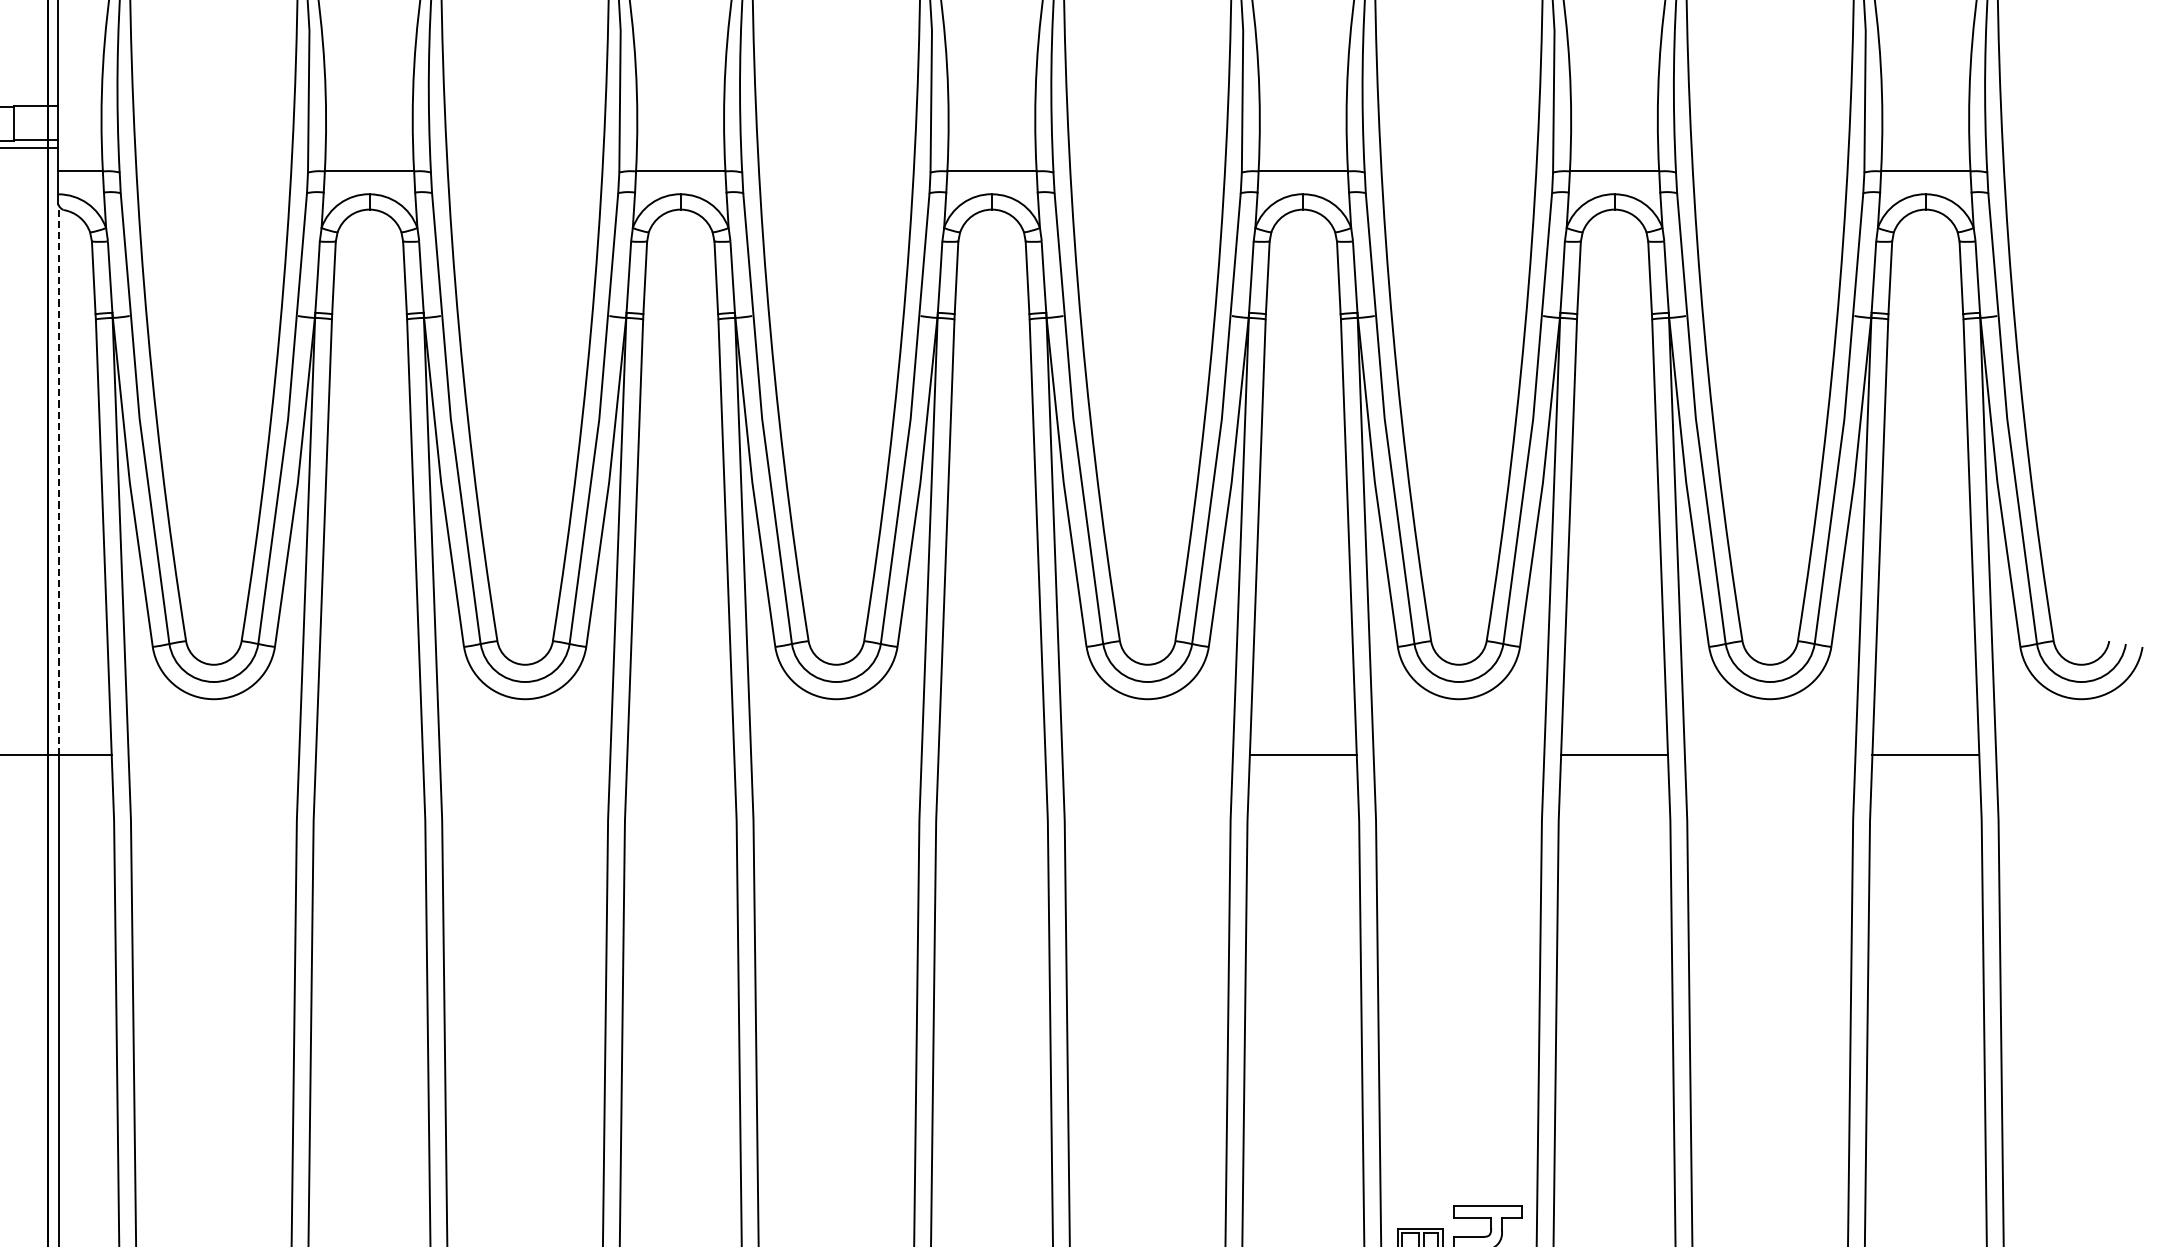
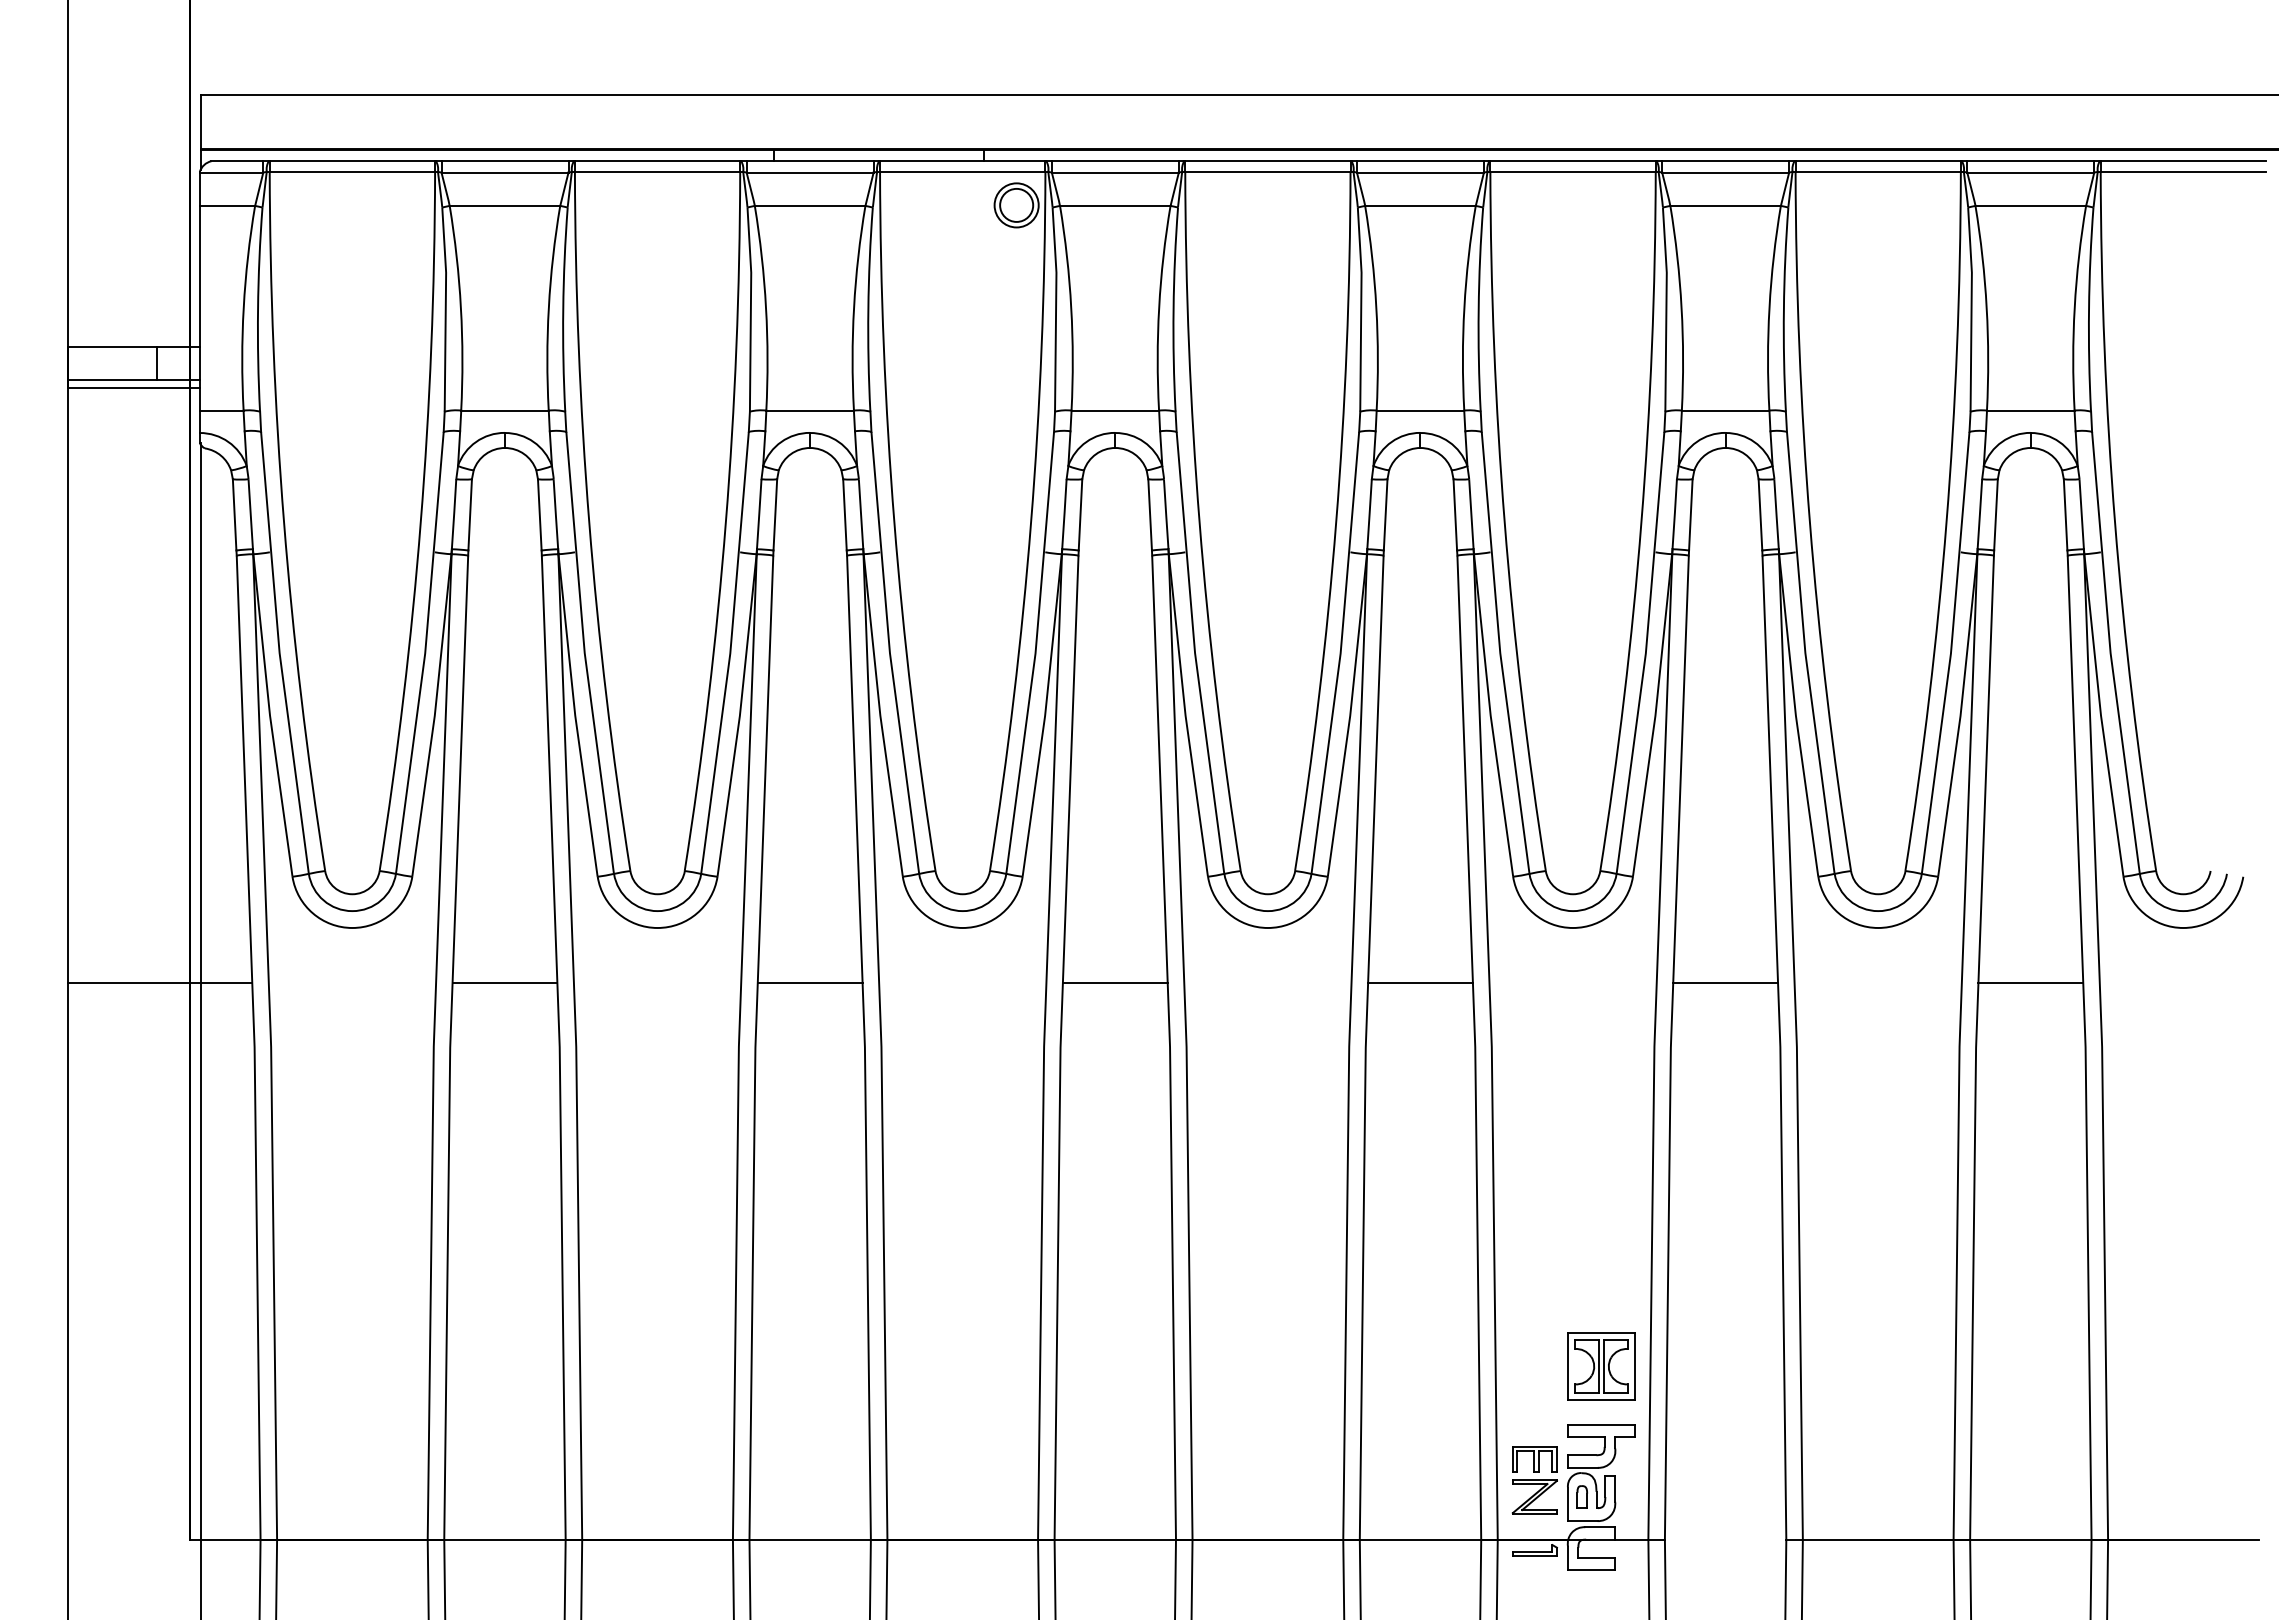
line: (58, 480) -> (200, 713), dashed -> solid
line: (369, 755) -> (504, 983), added
line: (680, 755) -> (809, 983), added
line: (991, 755) -> (1114, 983), added
part: (1487, 1146) -> (1601, 1366), added

